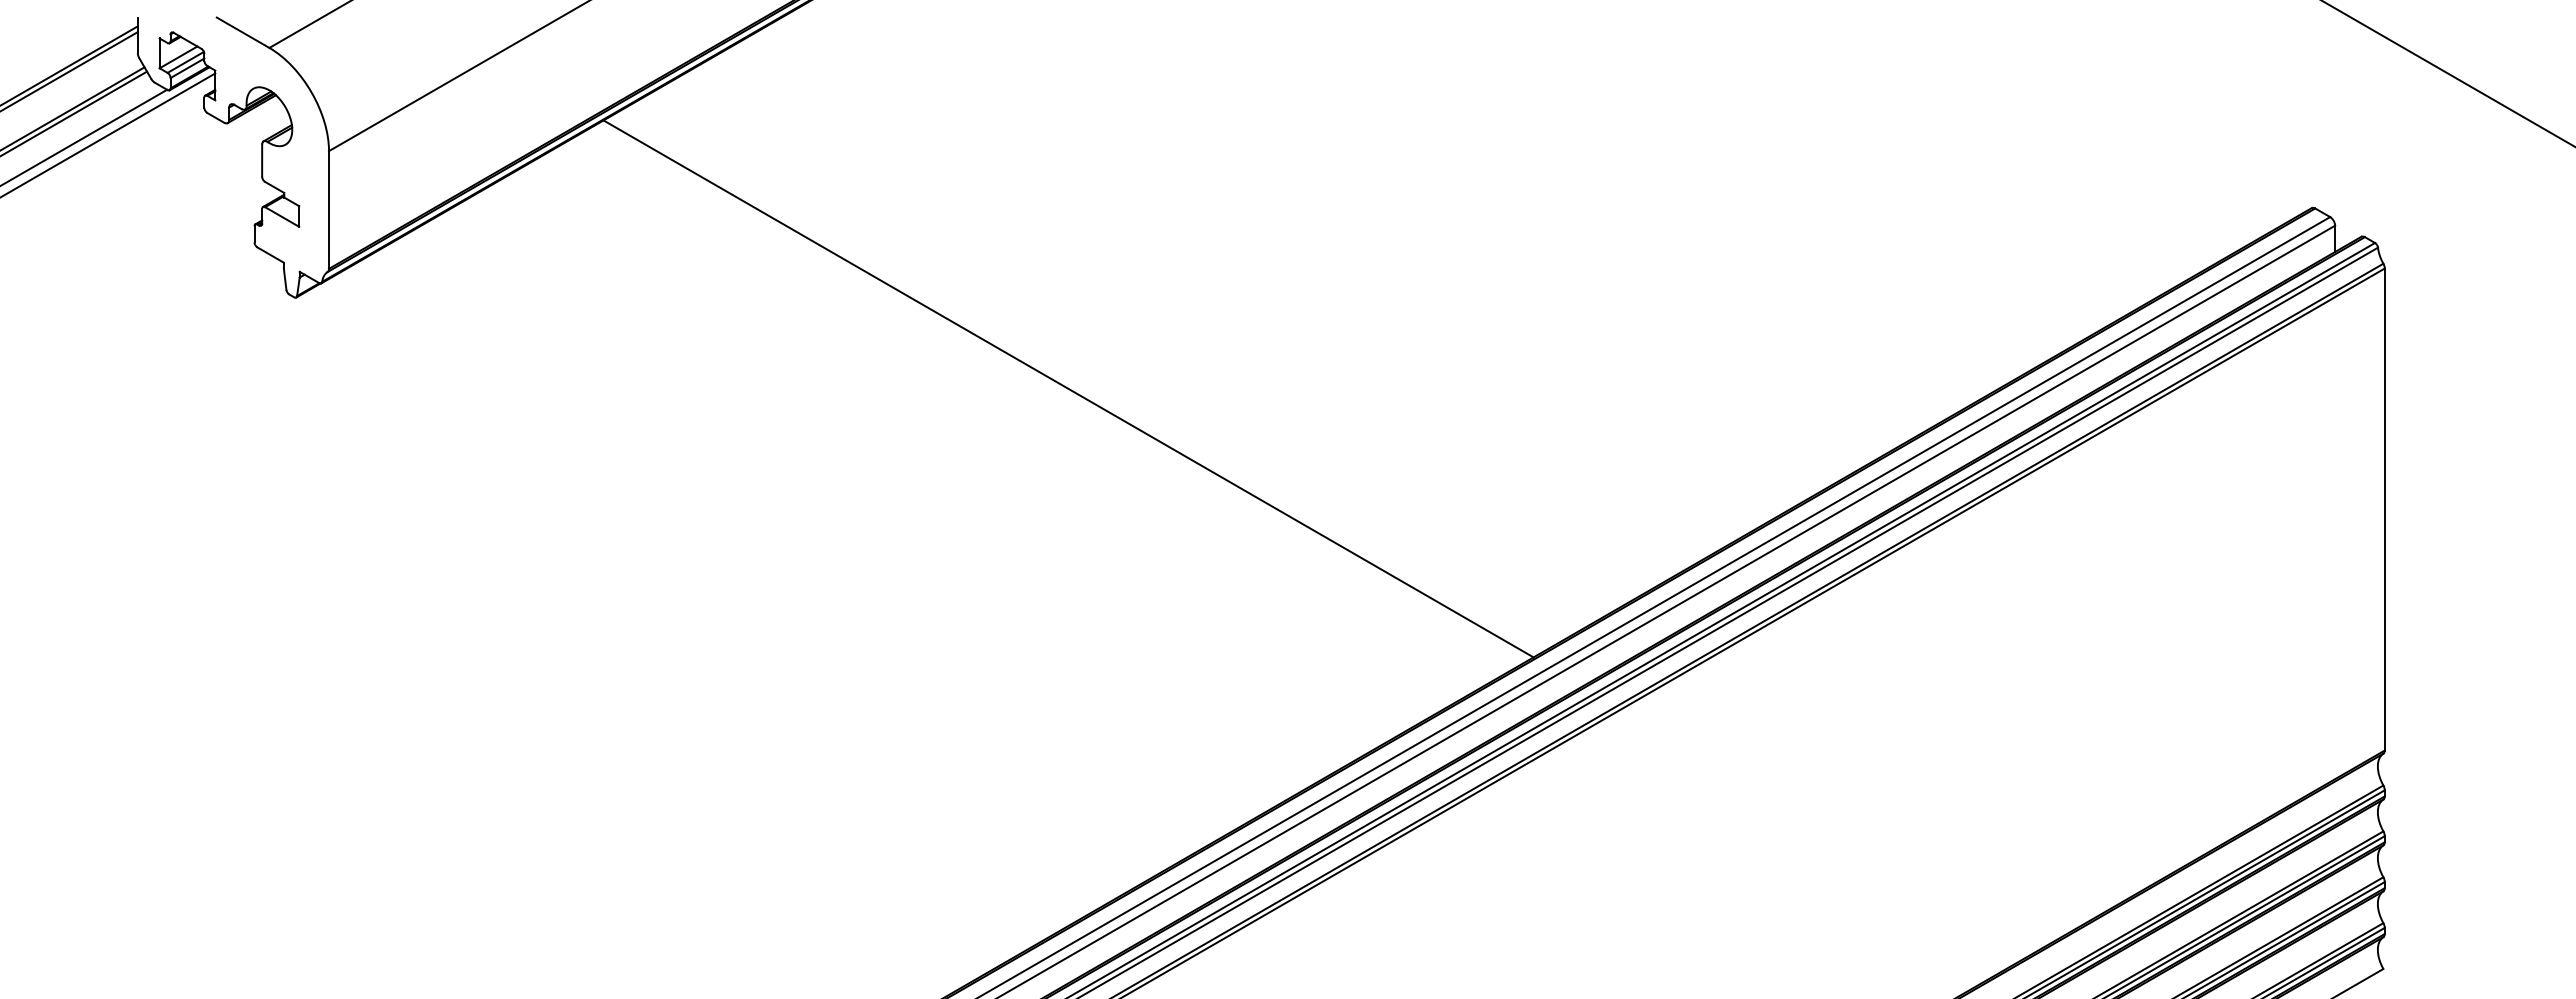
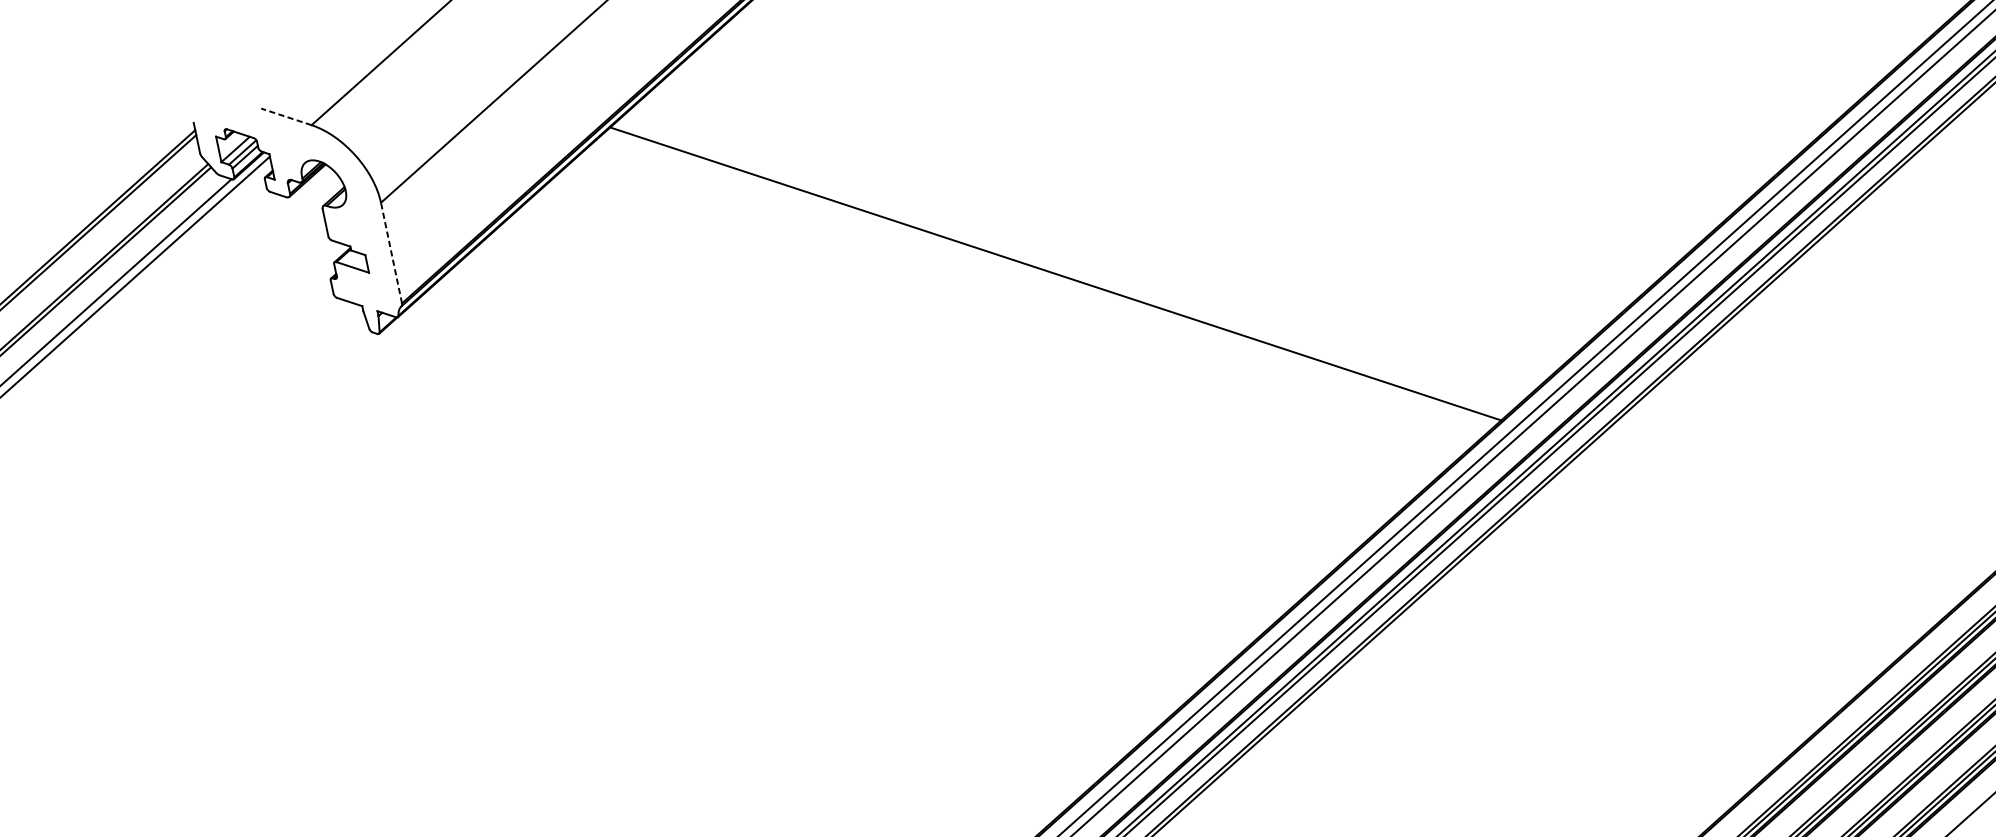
line: (242, 32) -> (285, 116), solid -> dashed
line: (329, 210) -> (392, 253), solid -> dashed

